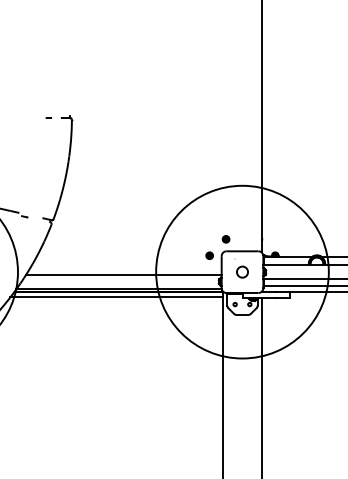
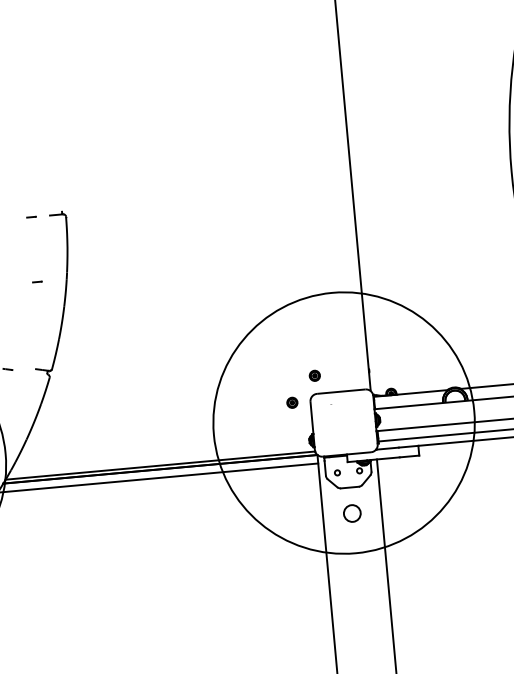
part: (48, 160) -> (36, 281), added
circle: (242, 271) -> (352, 512), moved
line: (123, 274) -> (165, 442), removed

